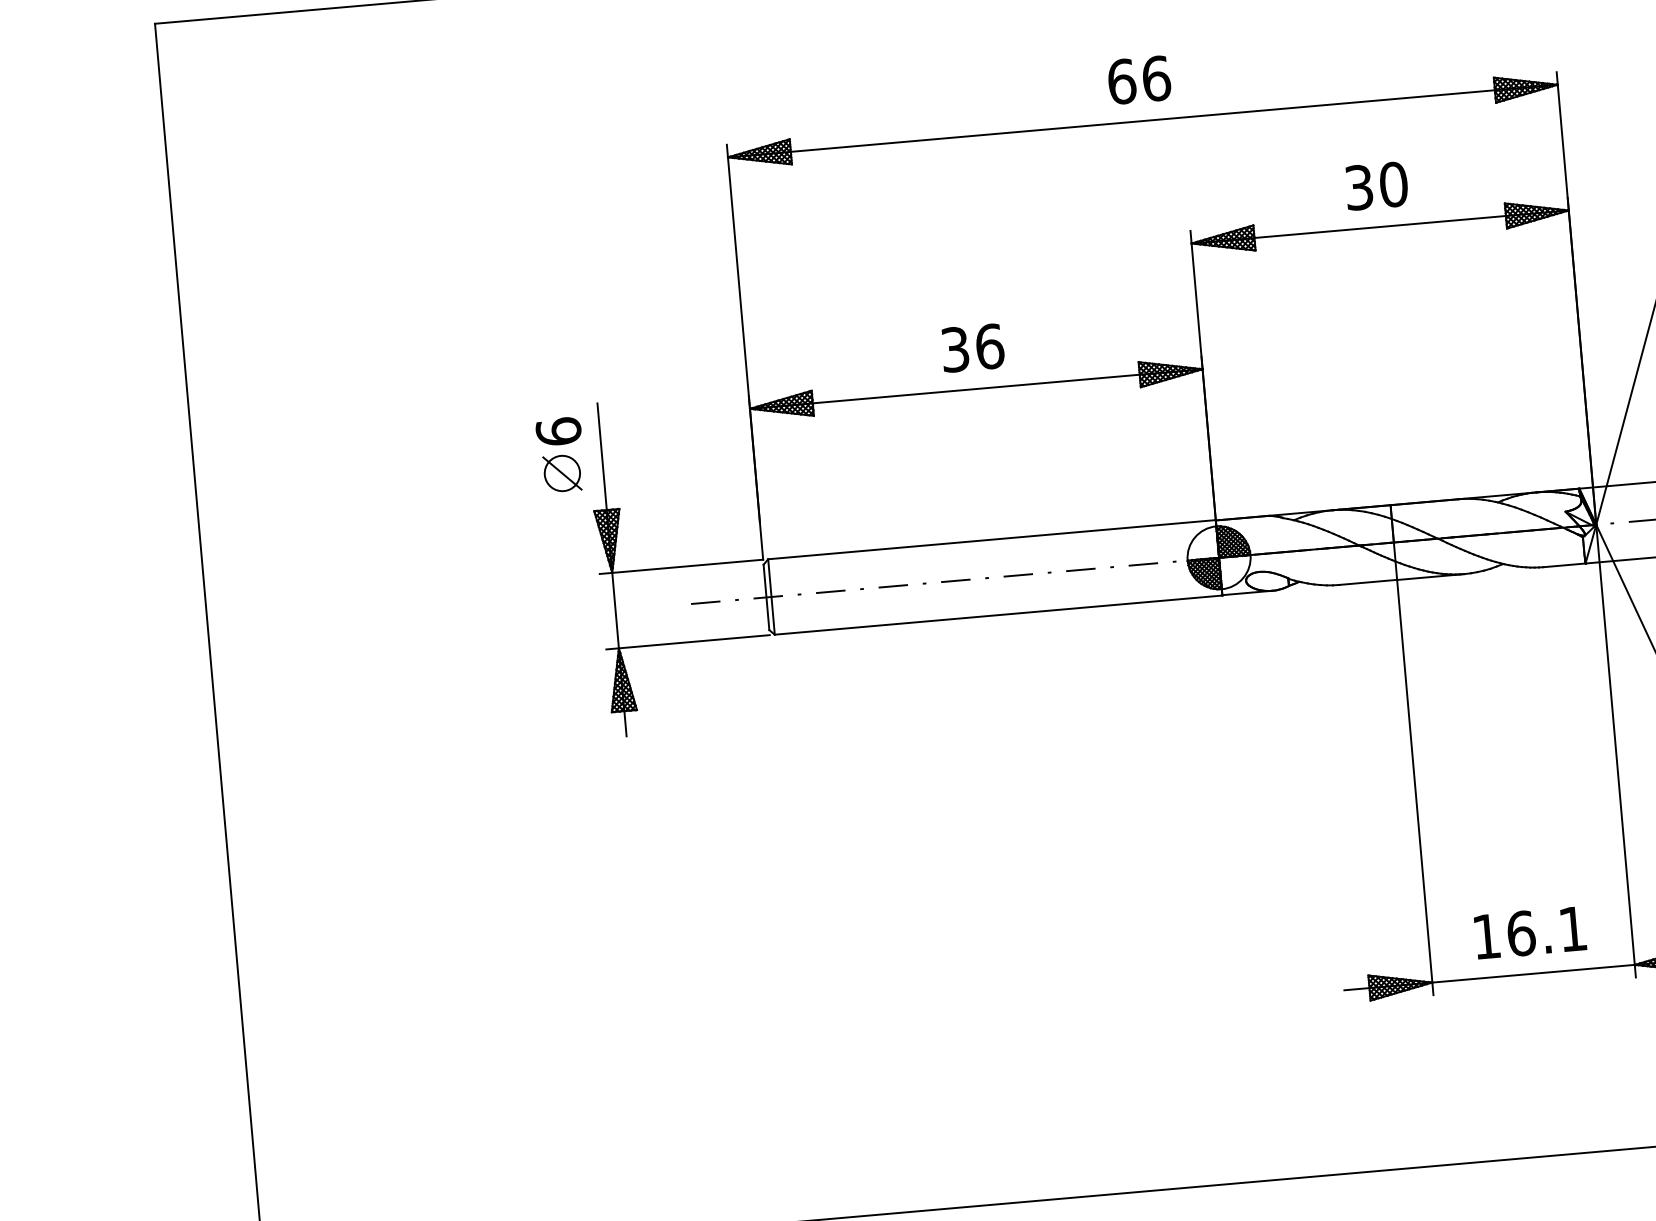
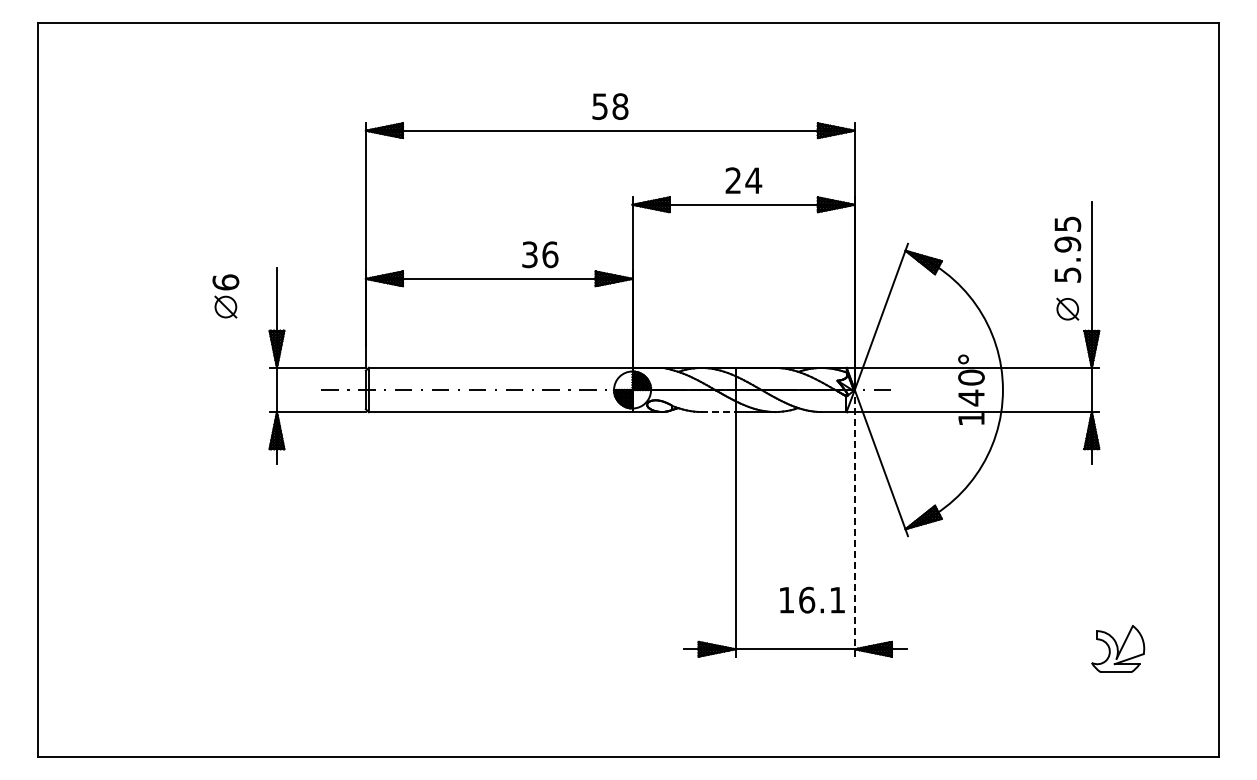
text: (1139, 79) -> (610, 106), 66 -> 58
text: (1376, 185) -> (743, 180), 30 -> 24
text: (973, 347) -> (540, 254), moved
part: (560, 455) -> (225, 296), moved
line: (1368, 583) -> (718, 412), solid -> dashed
line: (1615, 749) -> (854, 522), solid -> dashed
text: (1530, 931) -> (812, 599), moved

